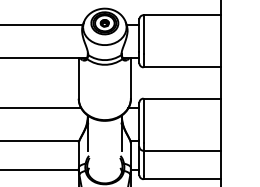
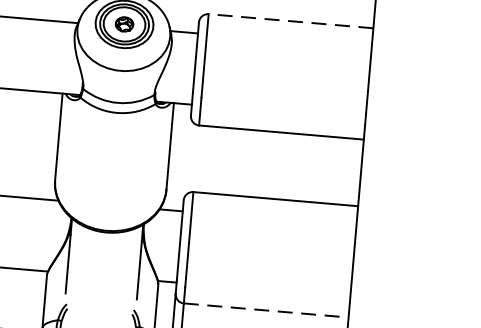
line: (182, 15) -> (291, 21), solid -> dashed
line: (182, 150) -> (266, 309), solid -> dashed

